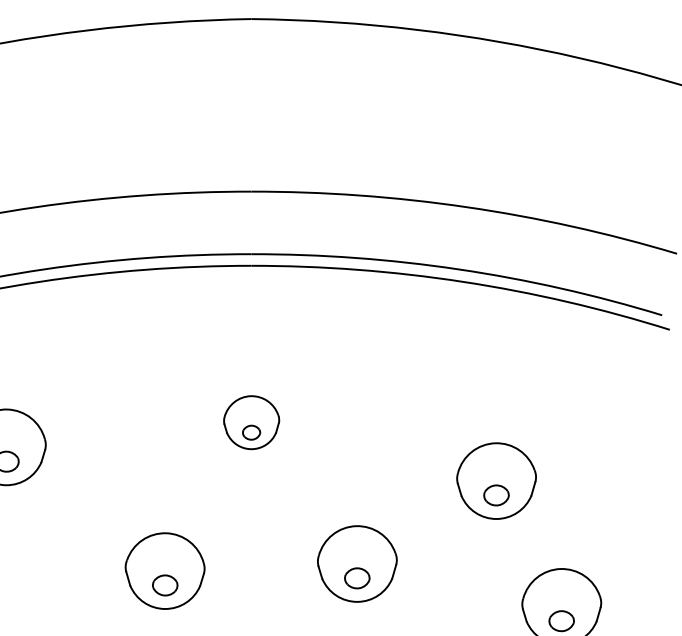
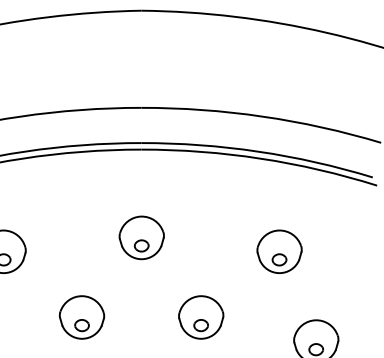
part: (251, 421) -> (141, 237), size x1.43
part: (496, 480) -> (279, 251), moved
part: (164, 571) -> (81, 317), moved

